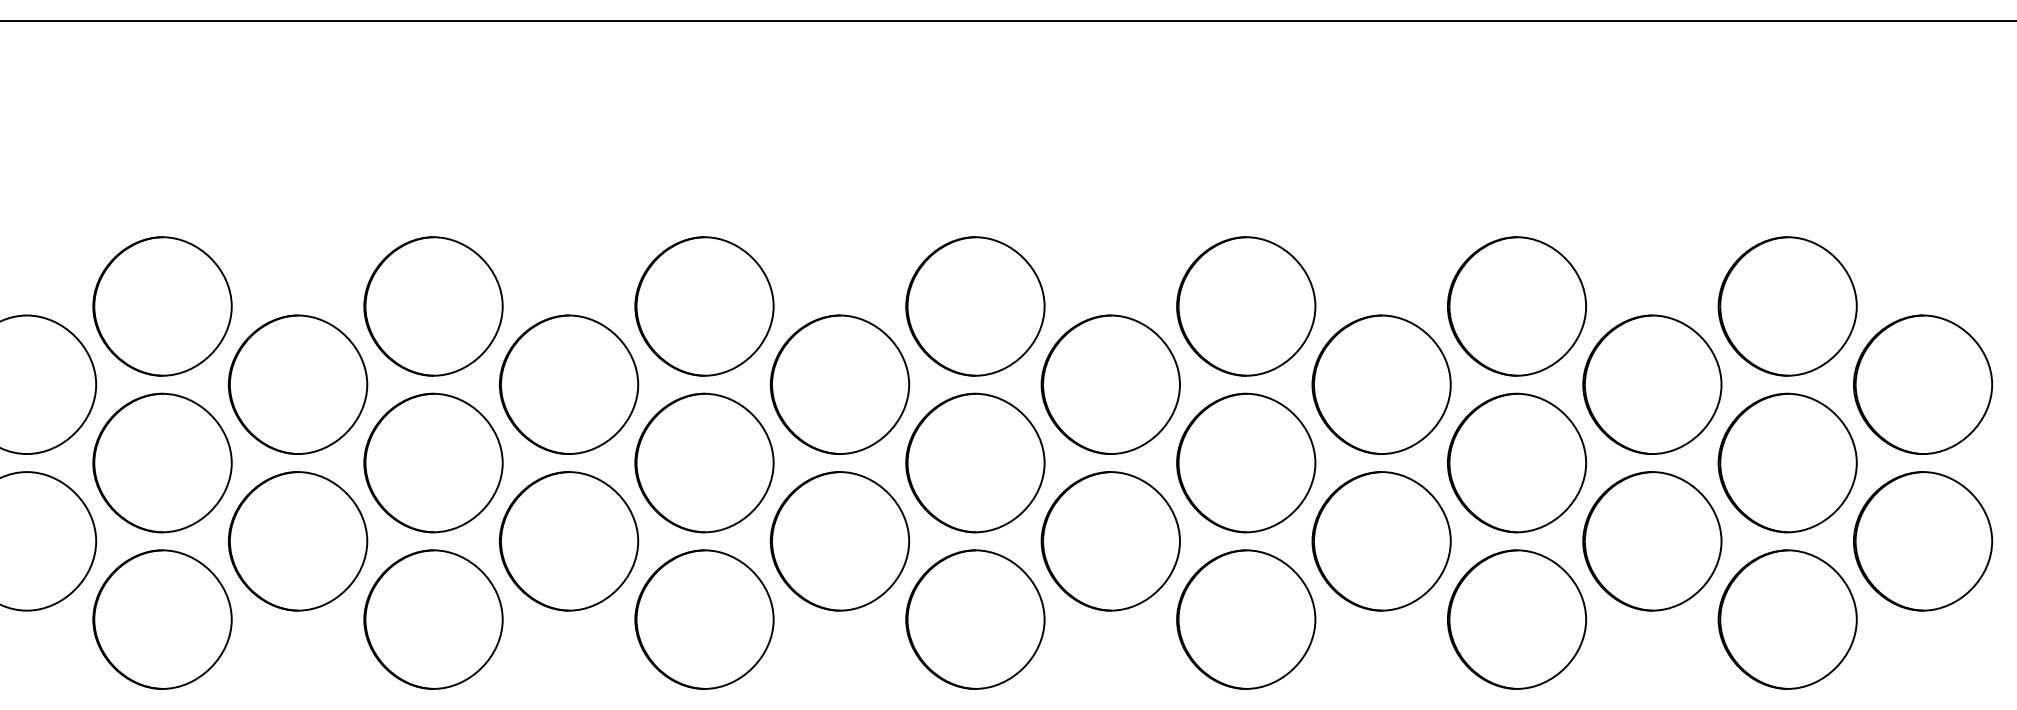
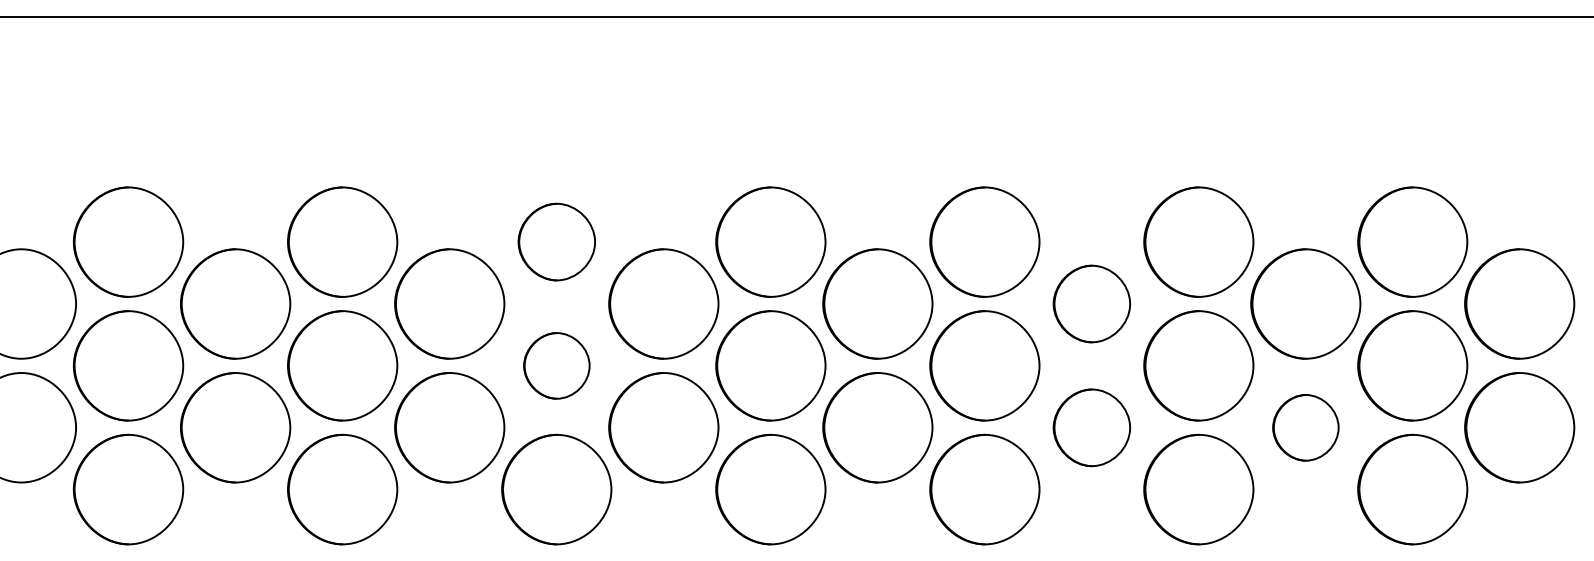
part: (704, 305) -> (556, 241), size x0.7
part: (1381, 384) -> (1091, 303), size x0.7
part: (704, 462) -> (556, 365), size x0.6
part: (1381, 541) -> (1091, 427), size x0.7
part: (1652, 541) -> (1305, 427), size x0.6

